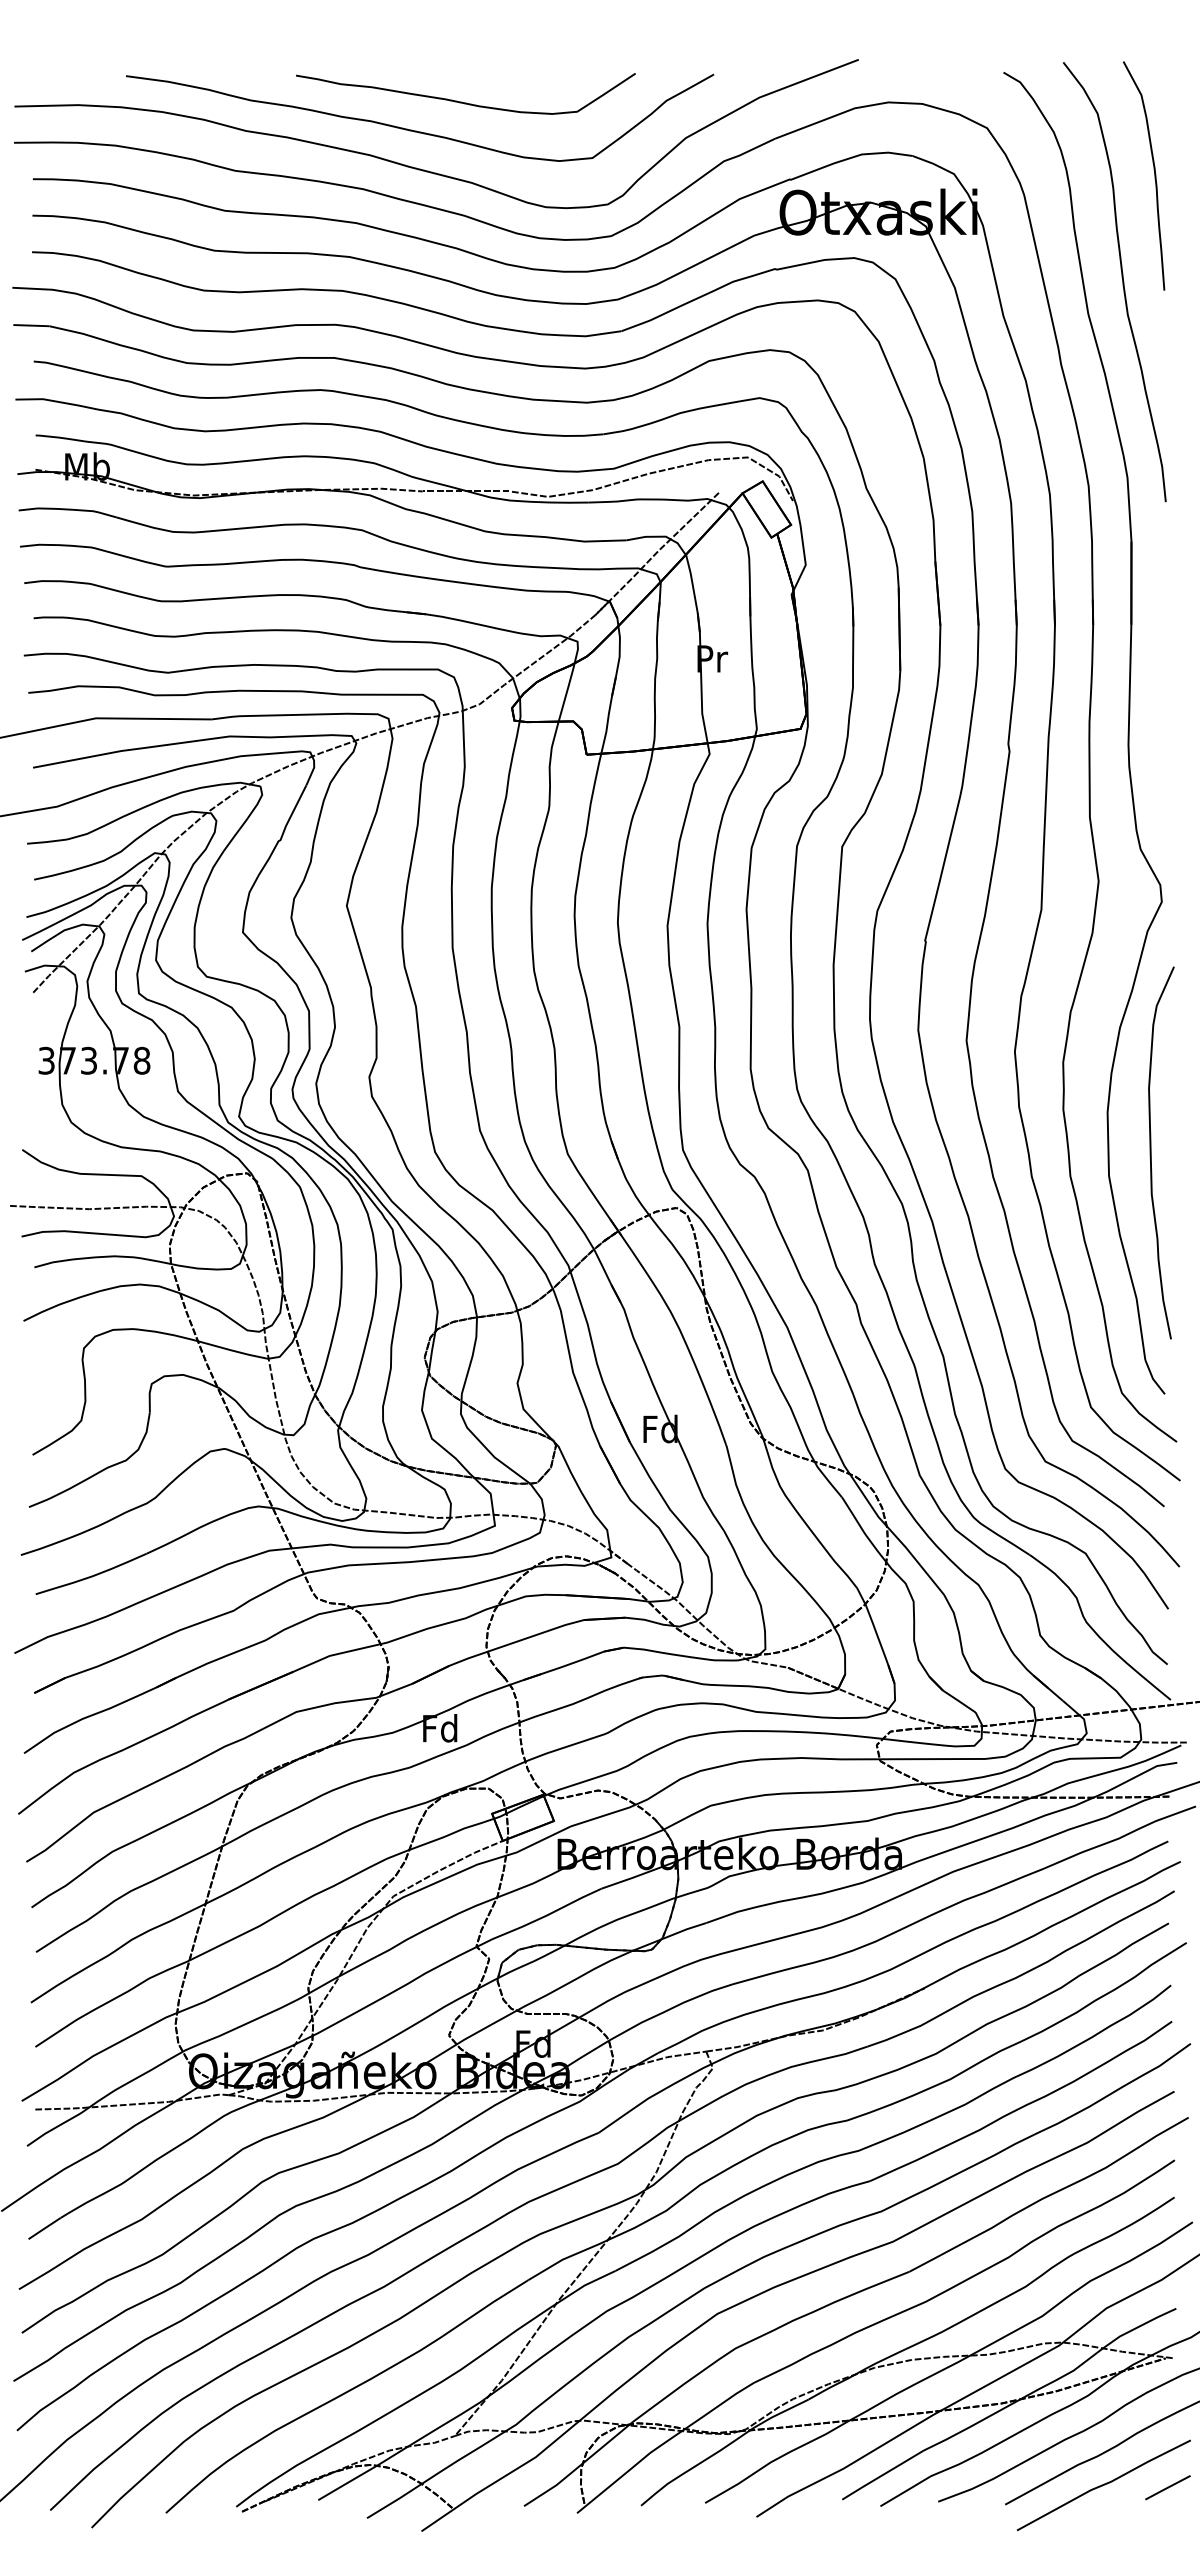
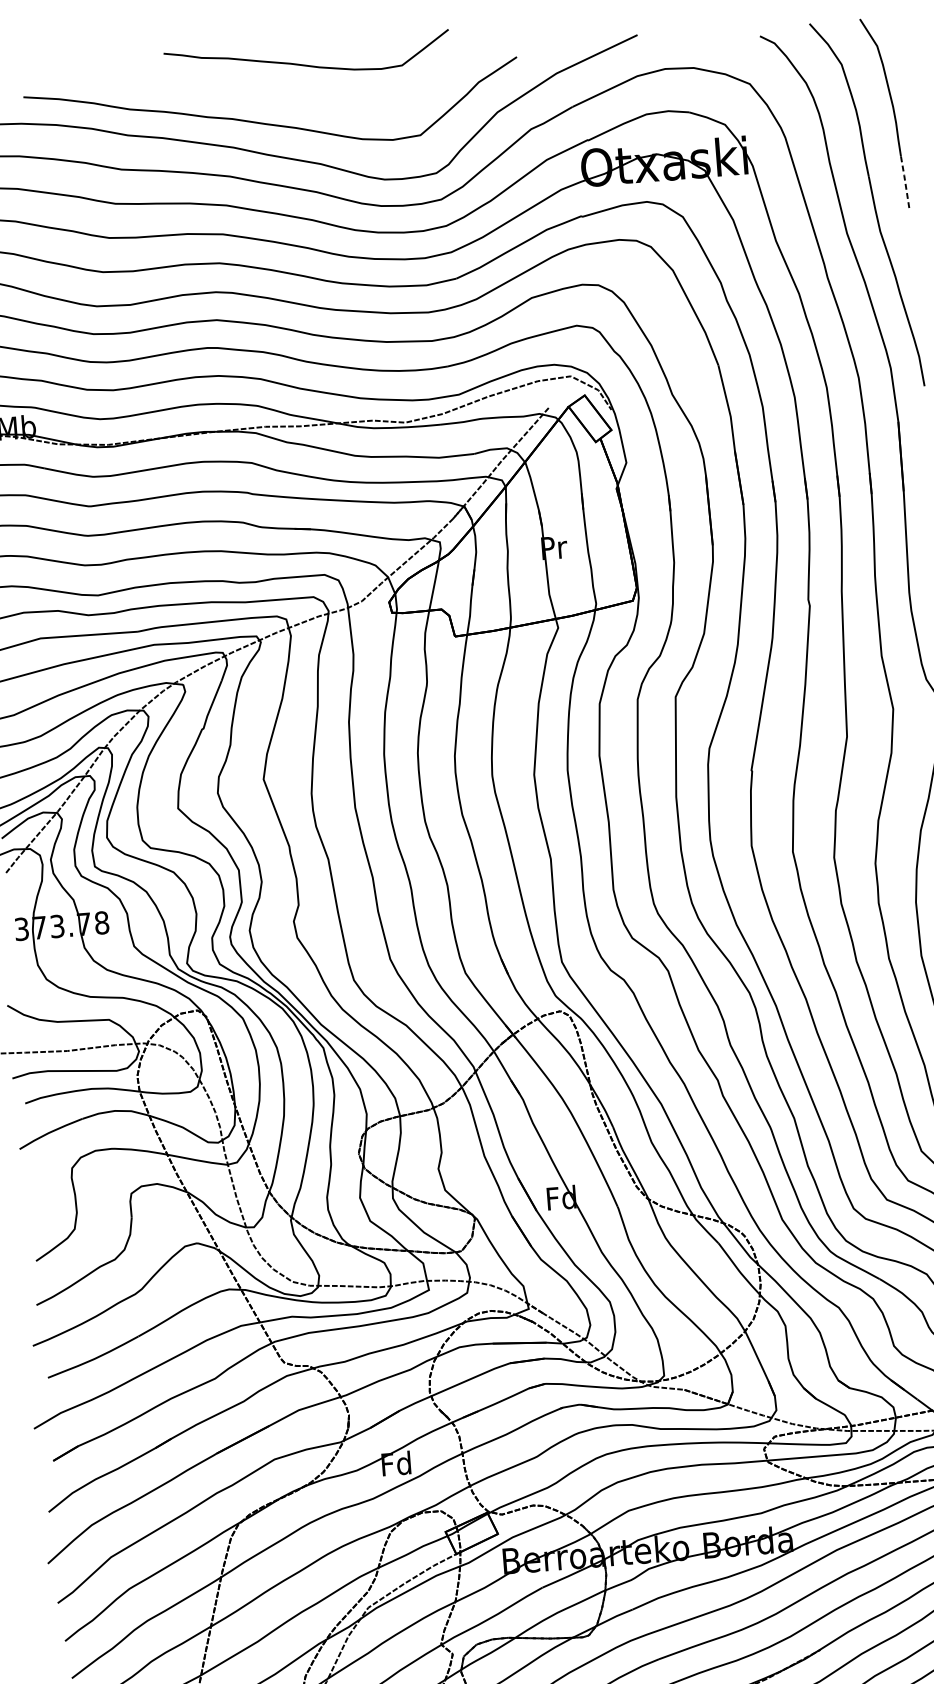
curve: (462, 101) -> (305, 64), moved
line: (1162, 259) -> (905, 182), solid -> dashed

